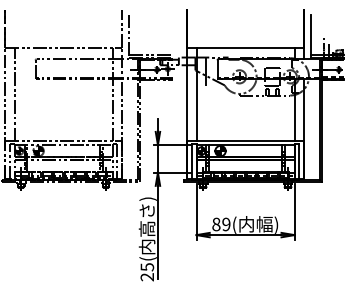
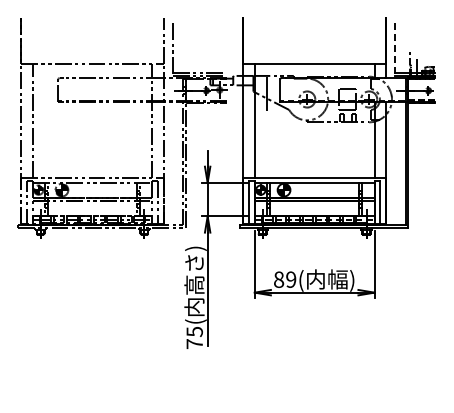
line: (311, 36) -> (394, 50), solid -> dashed
text: (147, 277) -> (194, 344), 25( -> 75(

